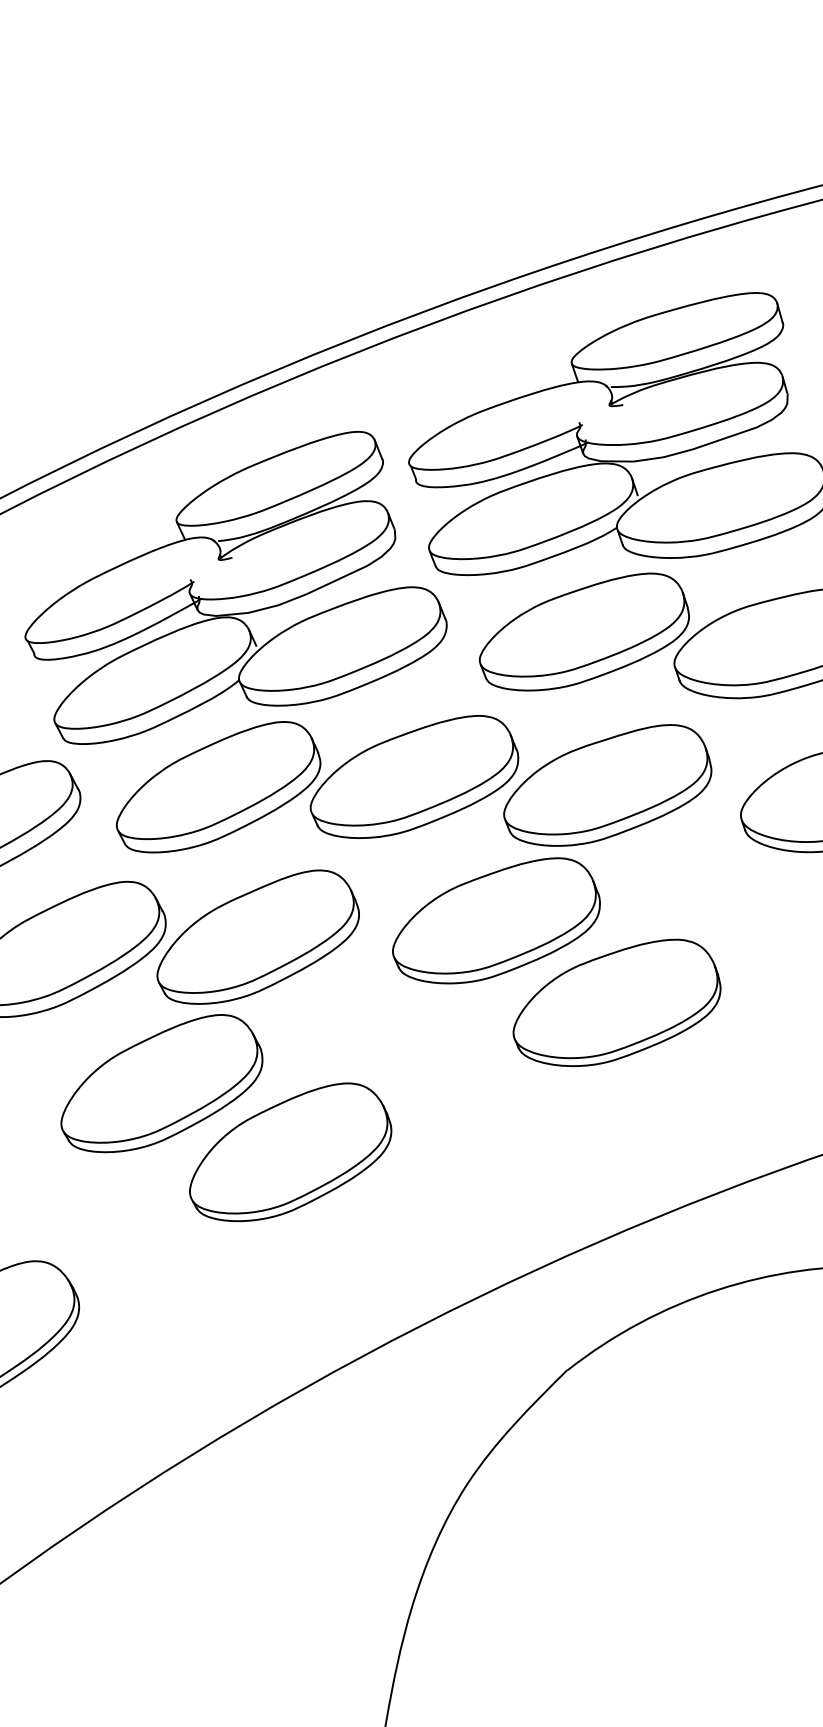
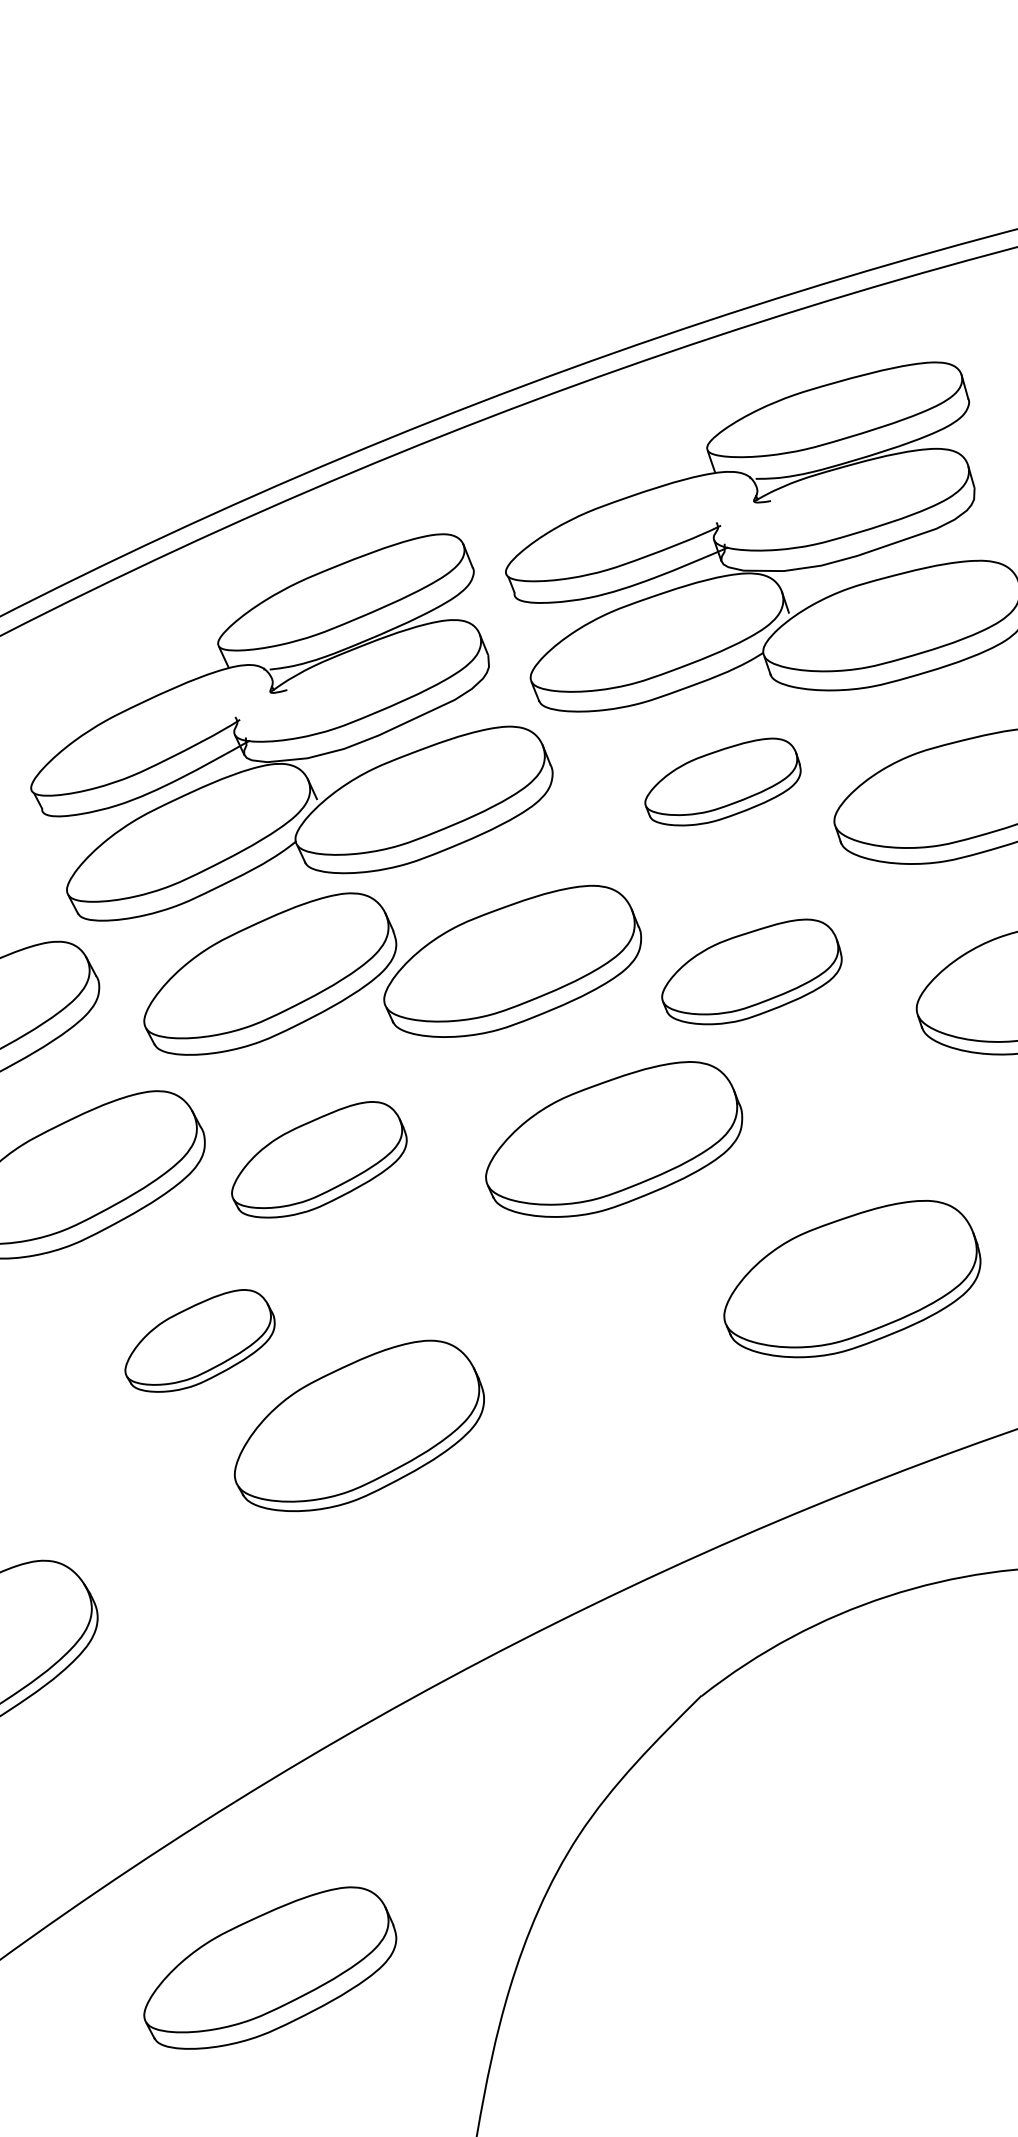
part: (584, 631) -> (722, 781), size x0.6
part: (607, 785) -> (751, 971), size x0.7
part: (258, 937) -> (319, 1159), size x0.7
part: (617, 1002) -> (852, 1278), moved
part: (161, 1083) -> (199, 1340), size x0.6
part: (218, 1589) -> (270, 1967), added

